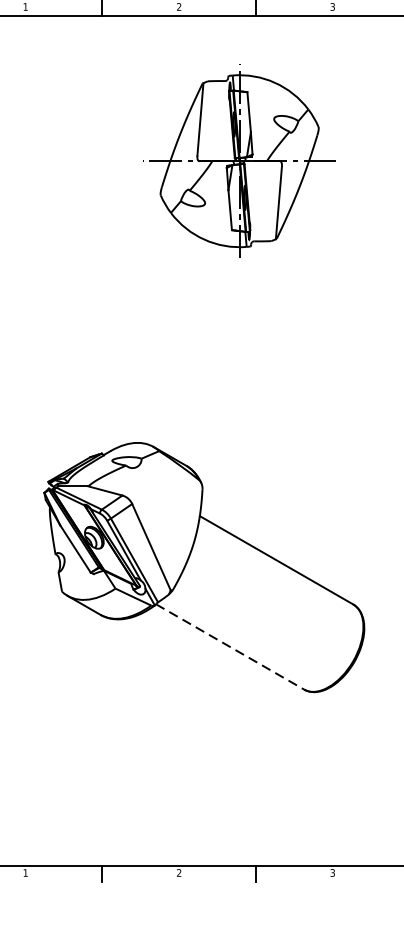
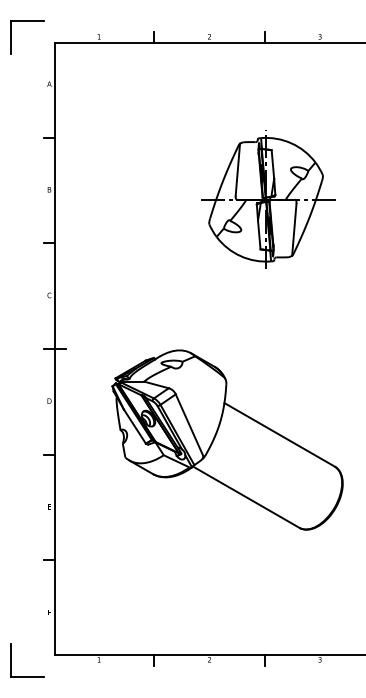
part: (243, 160) -> (268, 199), moved
line: (230, 647) -> (246, 497), dashed -> solid

